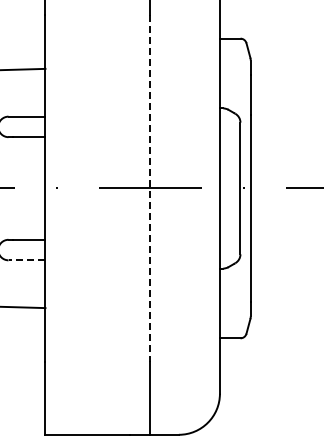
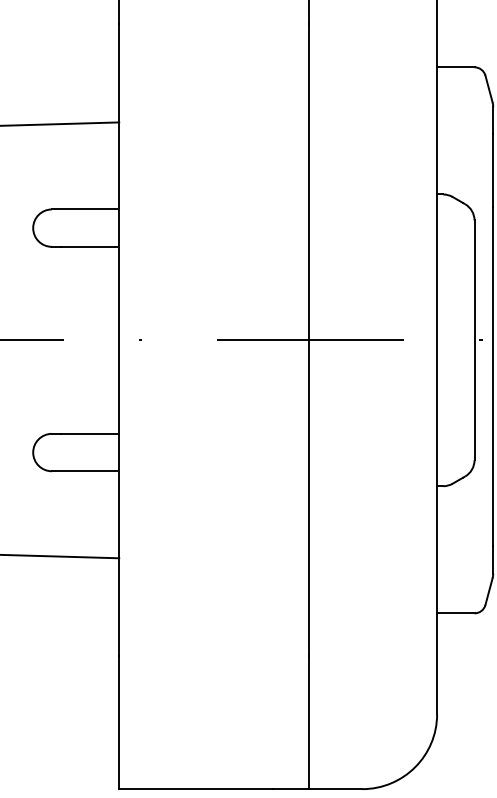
line: (149, 188) -> (308, 340), dashed -> solid
line: (26, 260) -> (84, 471), dashed -> solid

